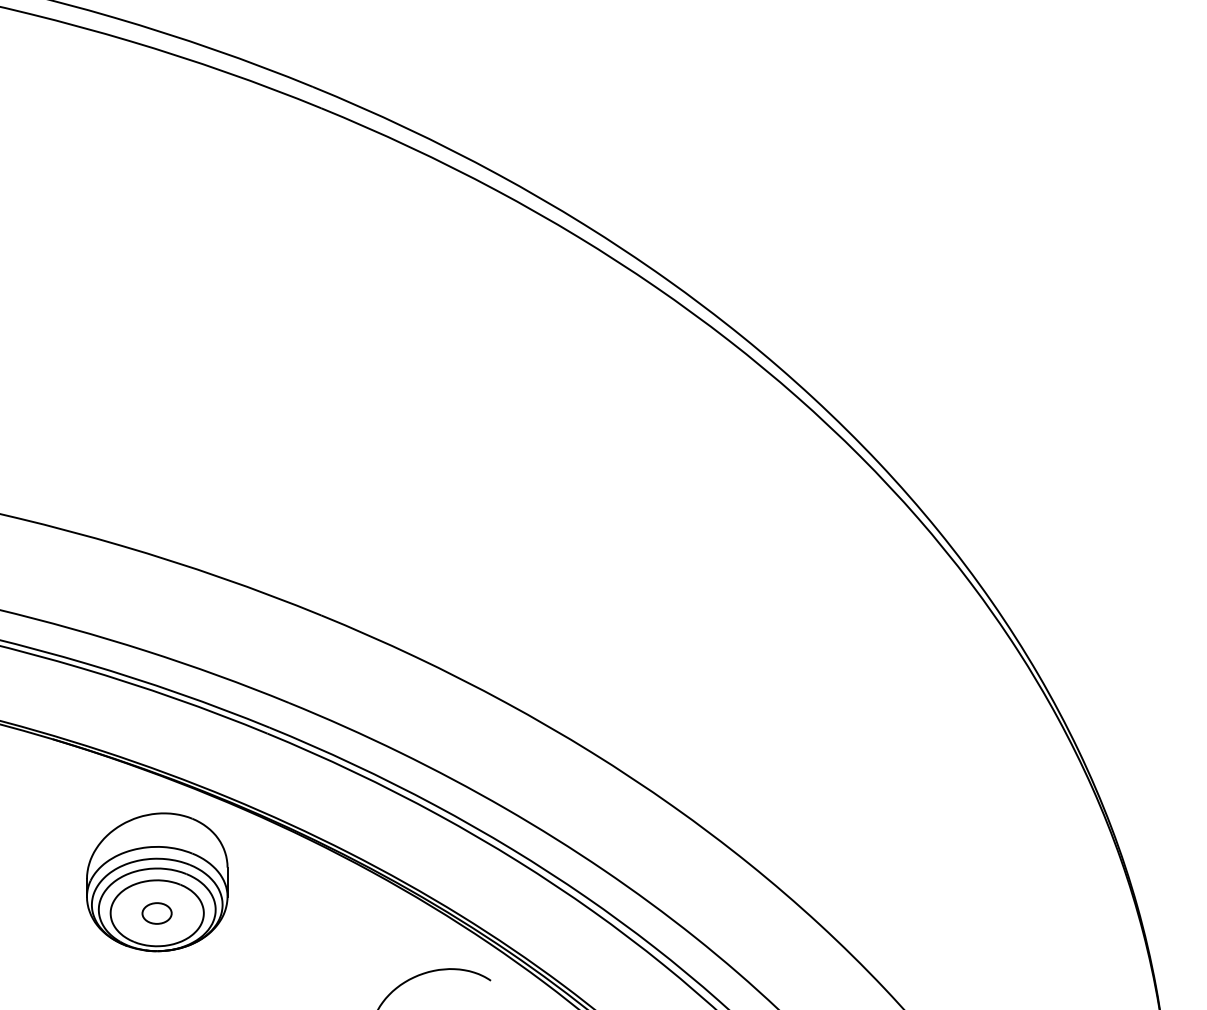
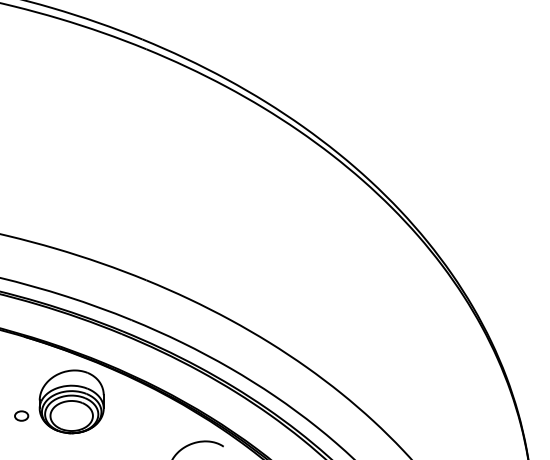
part: (156, 912) -> (21, 415), moved

